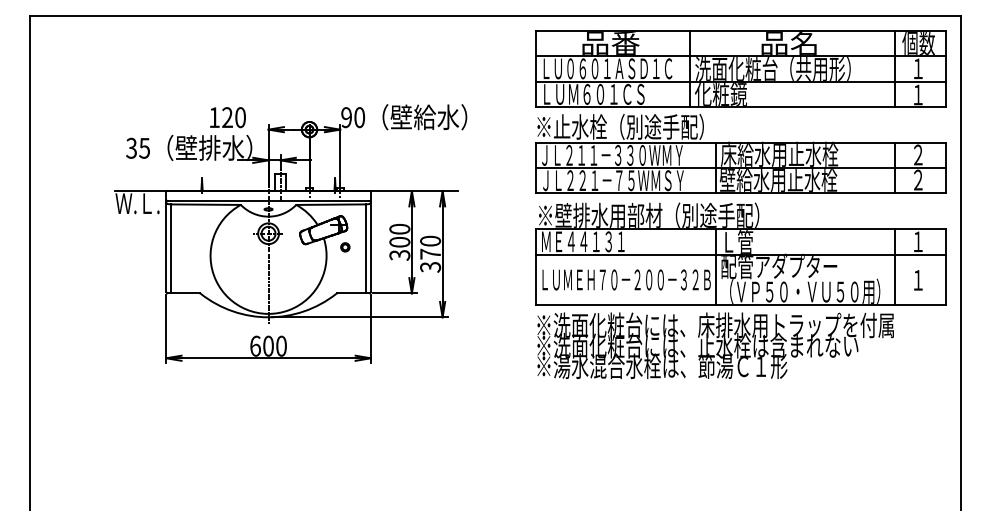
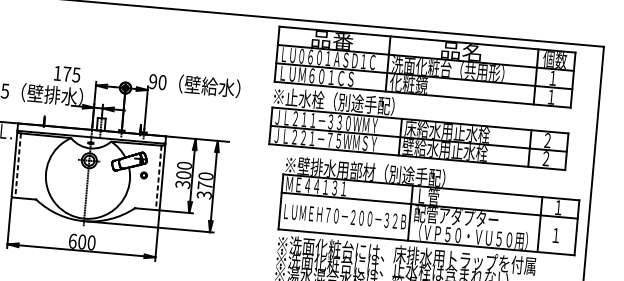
part: (740, 111) -> (421, 97), moved
text: (233, 117) -> (71, 74), 120 -> 175
line: (171, 248) -> (18, 165), solid -> dashed
line: (365, 248) -> (158, 177), solid -> dashed

